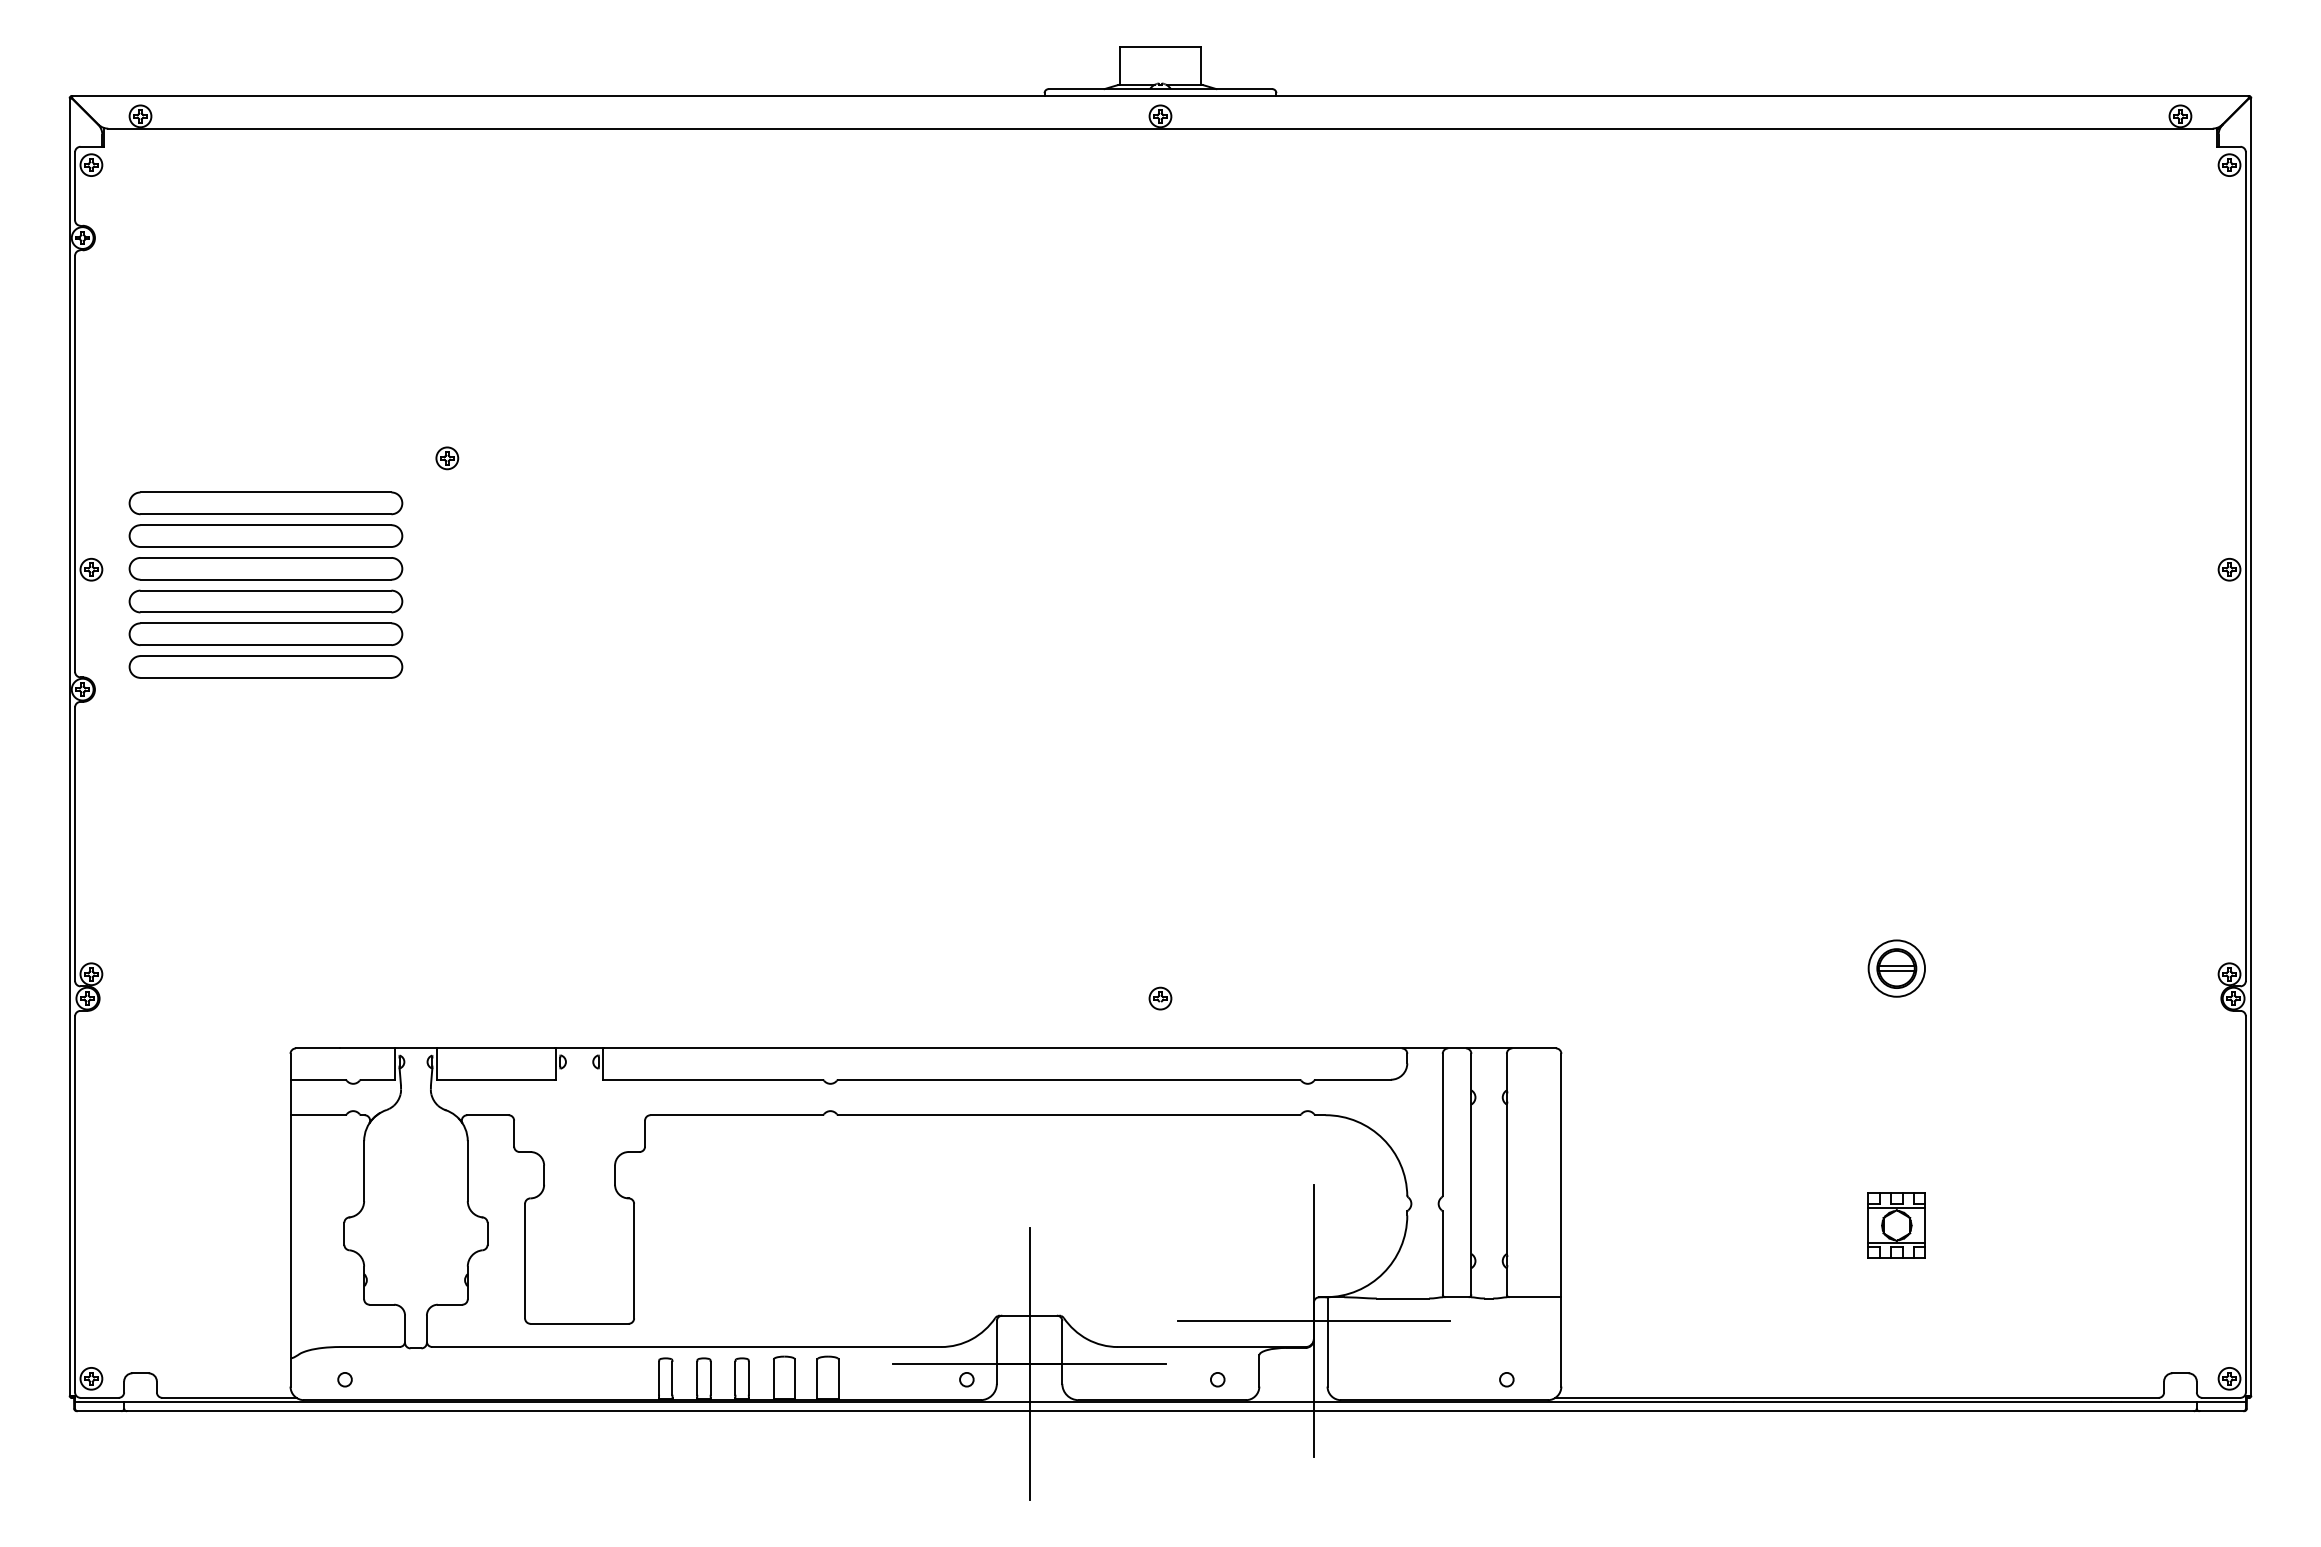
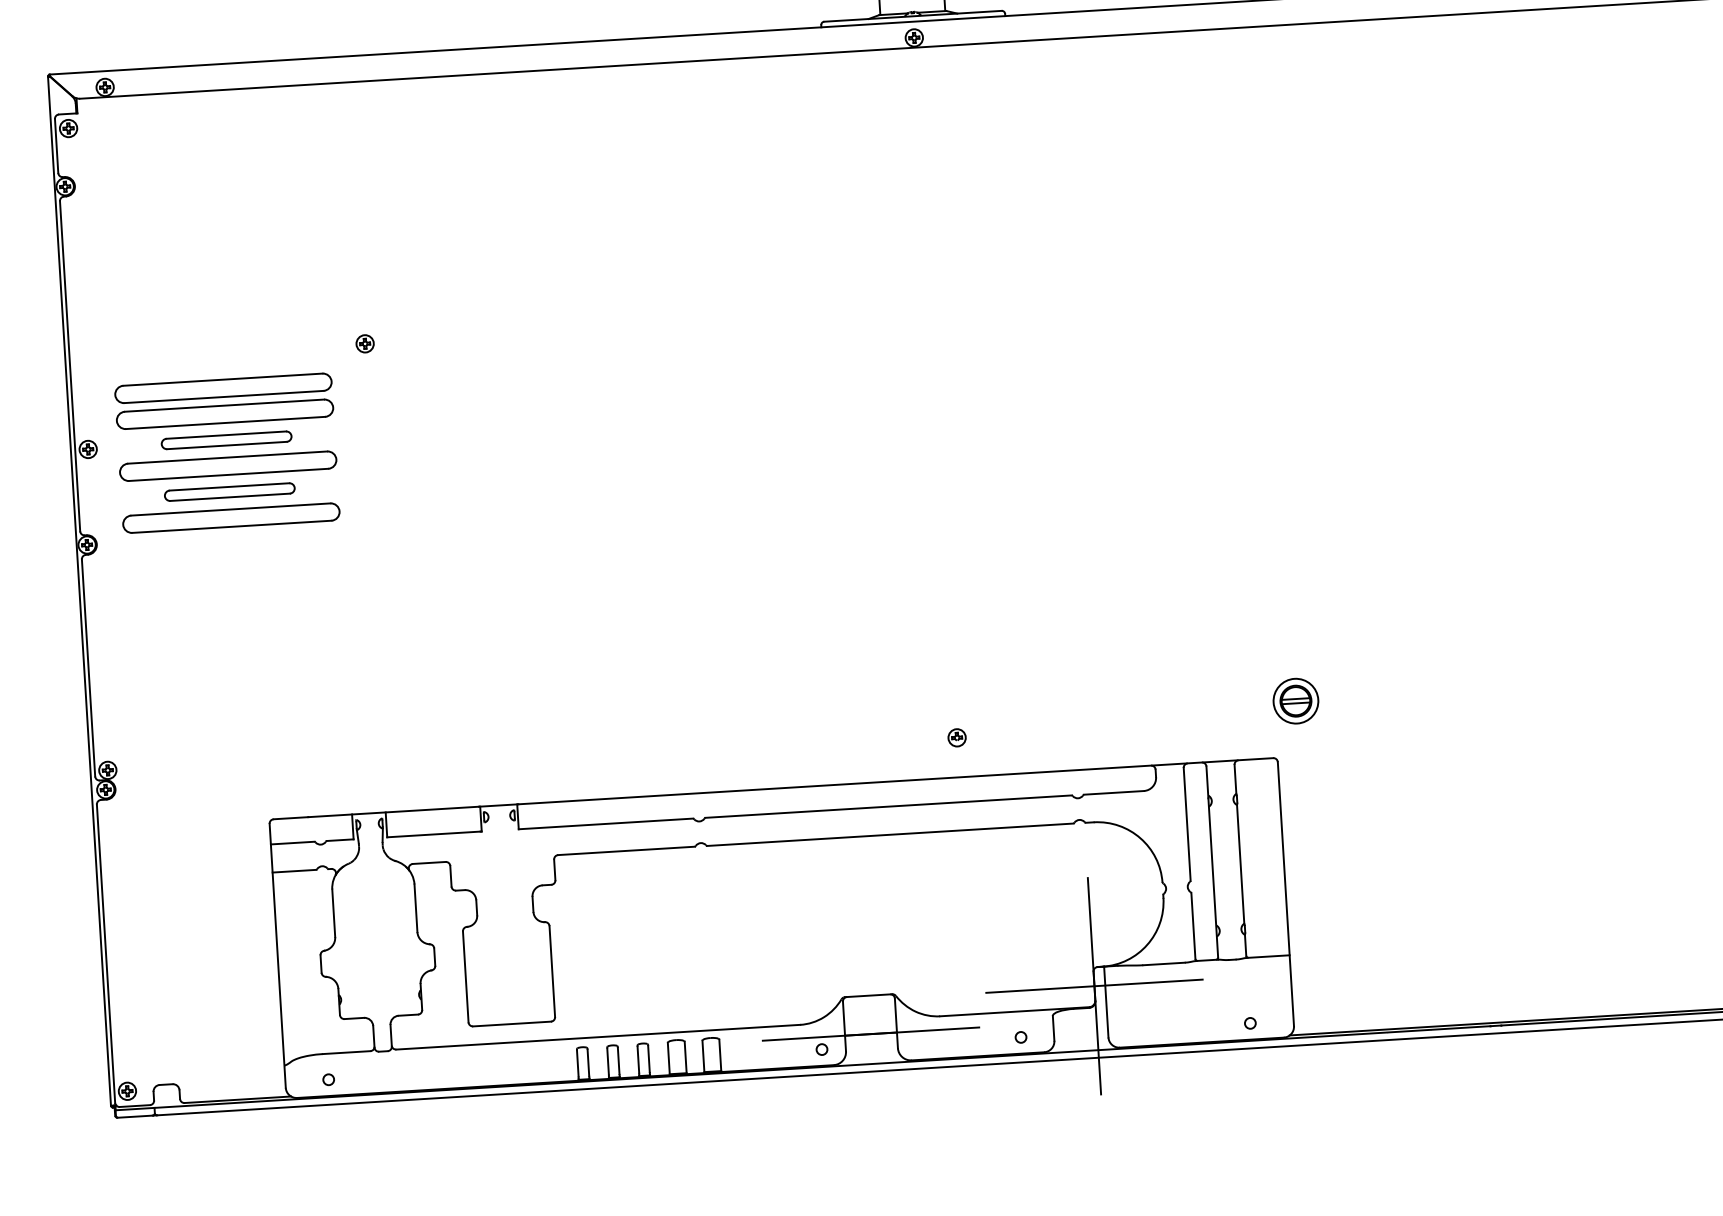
part: (265, 568) -> (226, 440), size x0.6
part: (265, 633) -> (229, 491), size x0.6
part: (1896, 968) -> (1295, 701), moved
part: (1896, 1225) -> (1552, 882), removed
line: (1029, 1363) -> (870, 1033), removed

